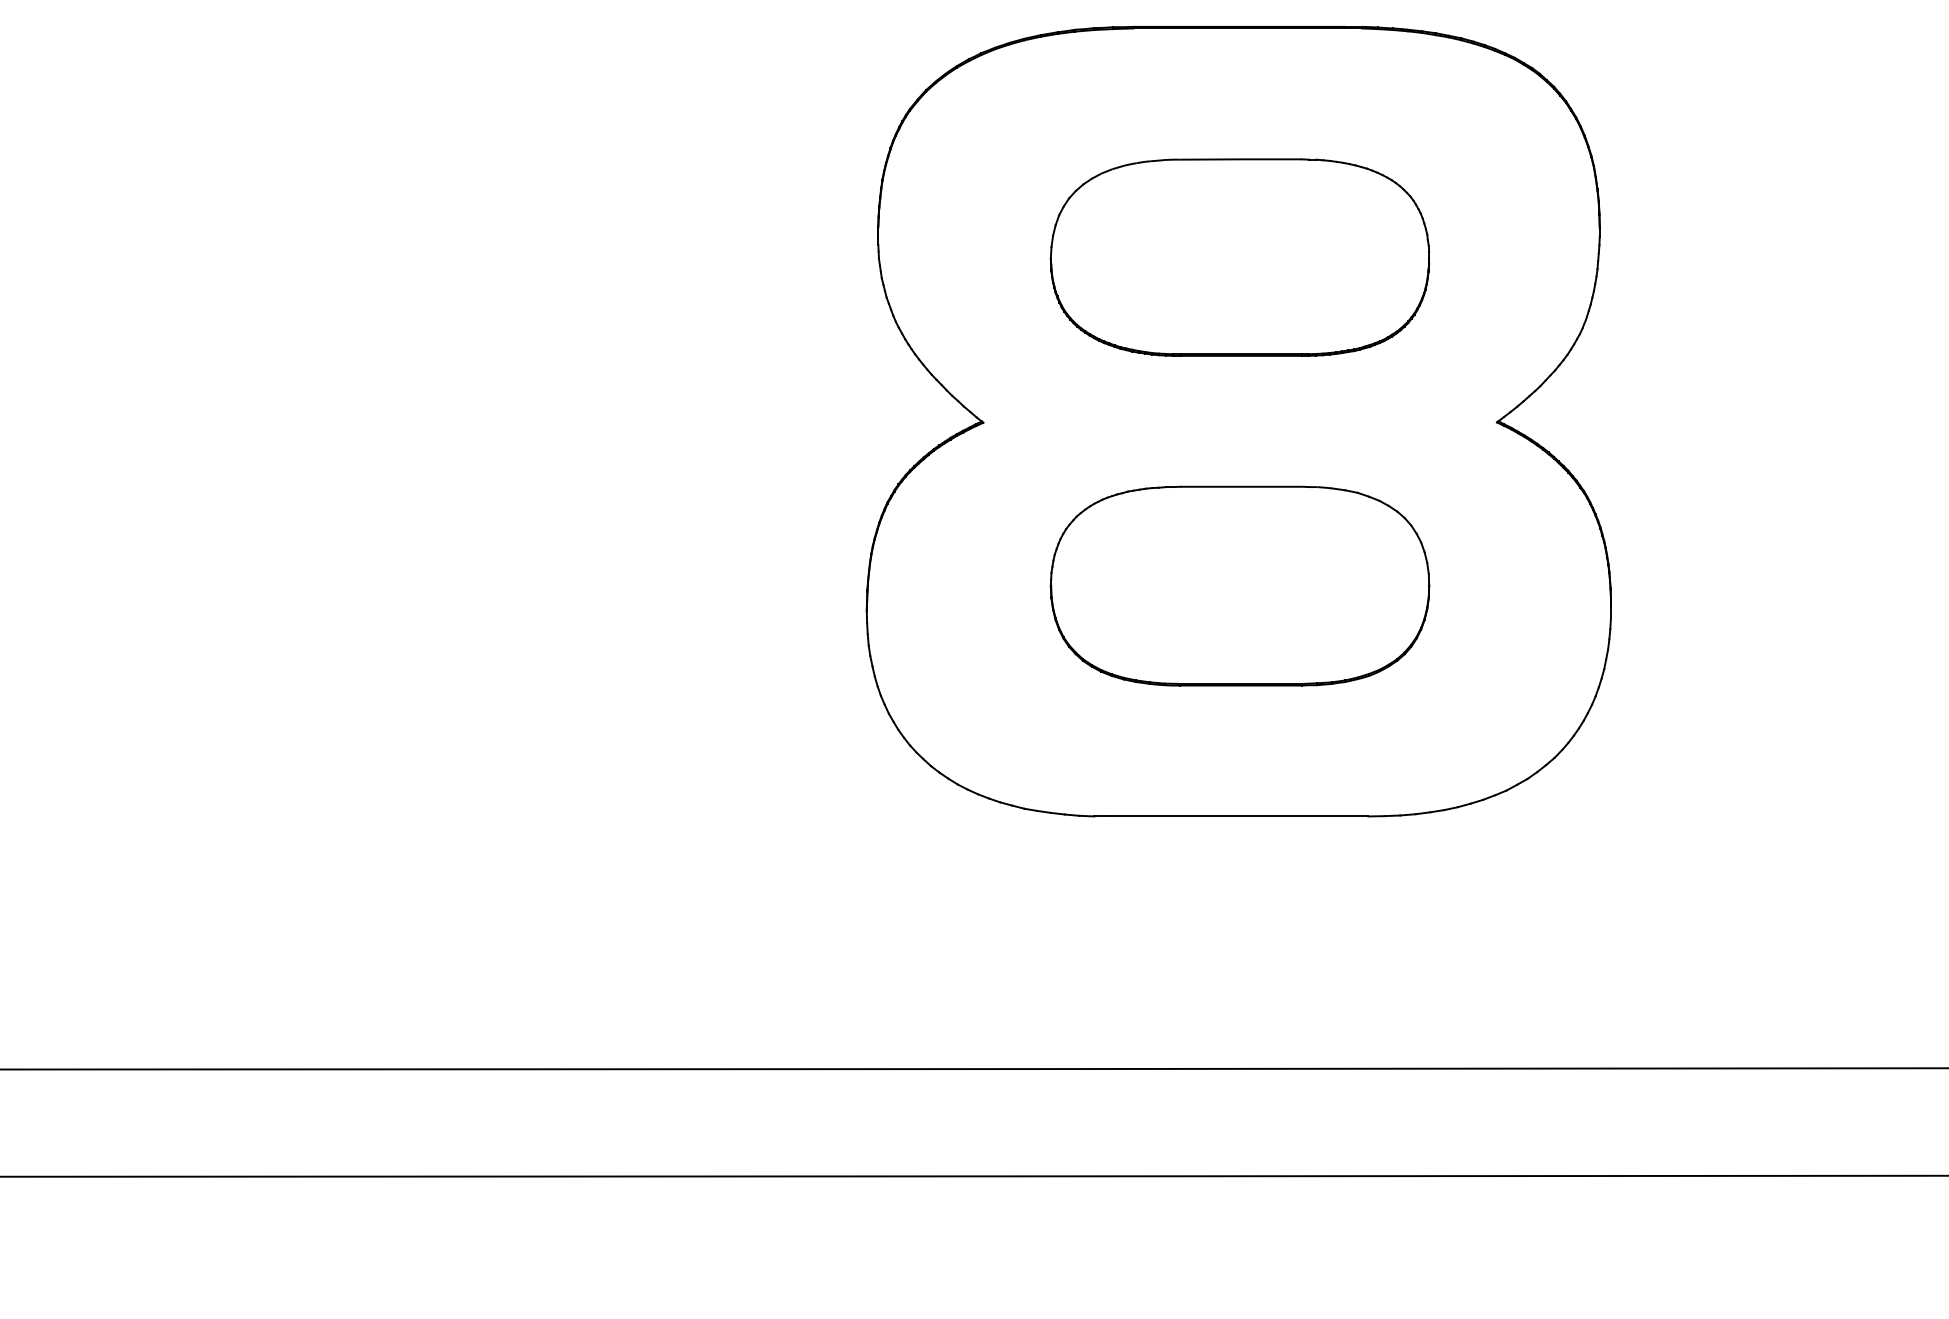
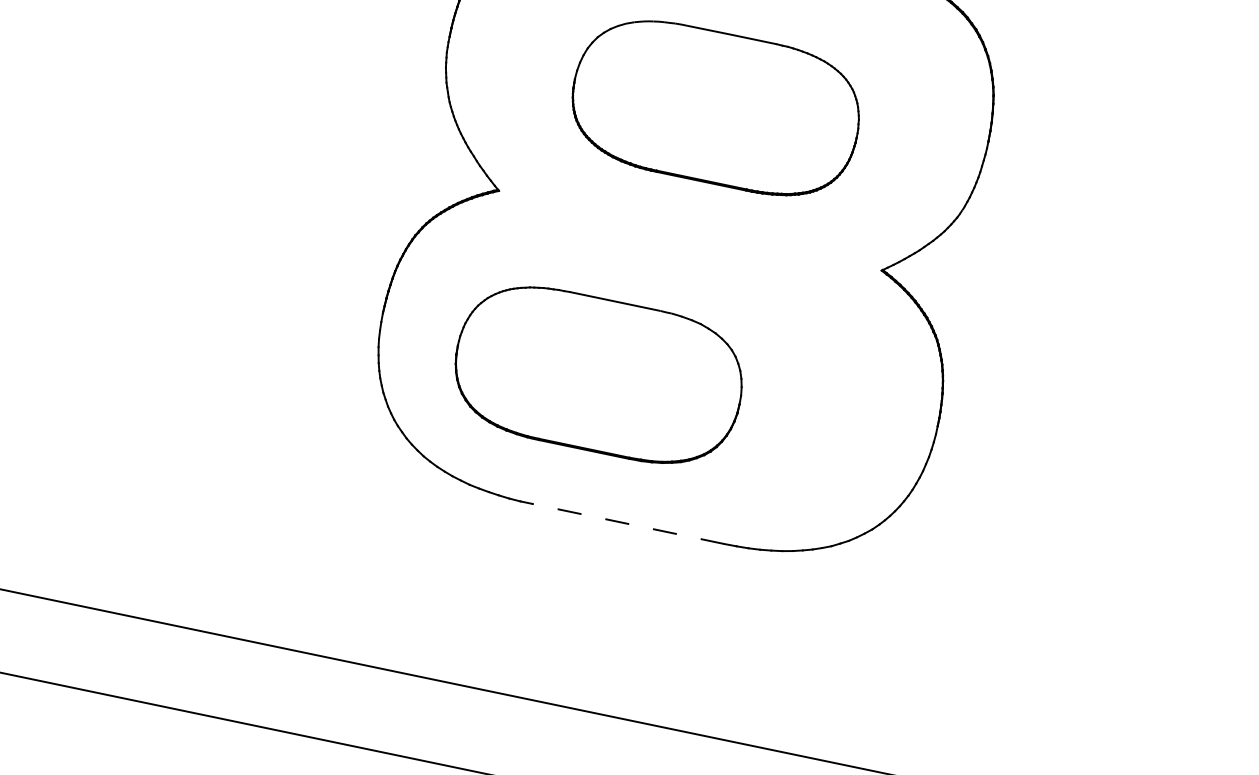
part: (1239, 585) -> (598, 374), moved
line: (1238, 816) -> (627, 523), solid -> dashed

